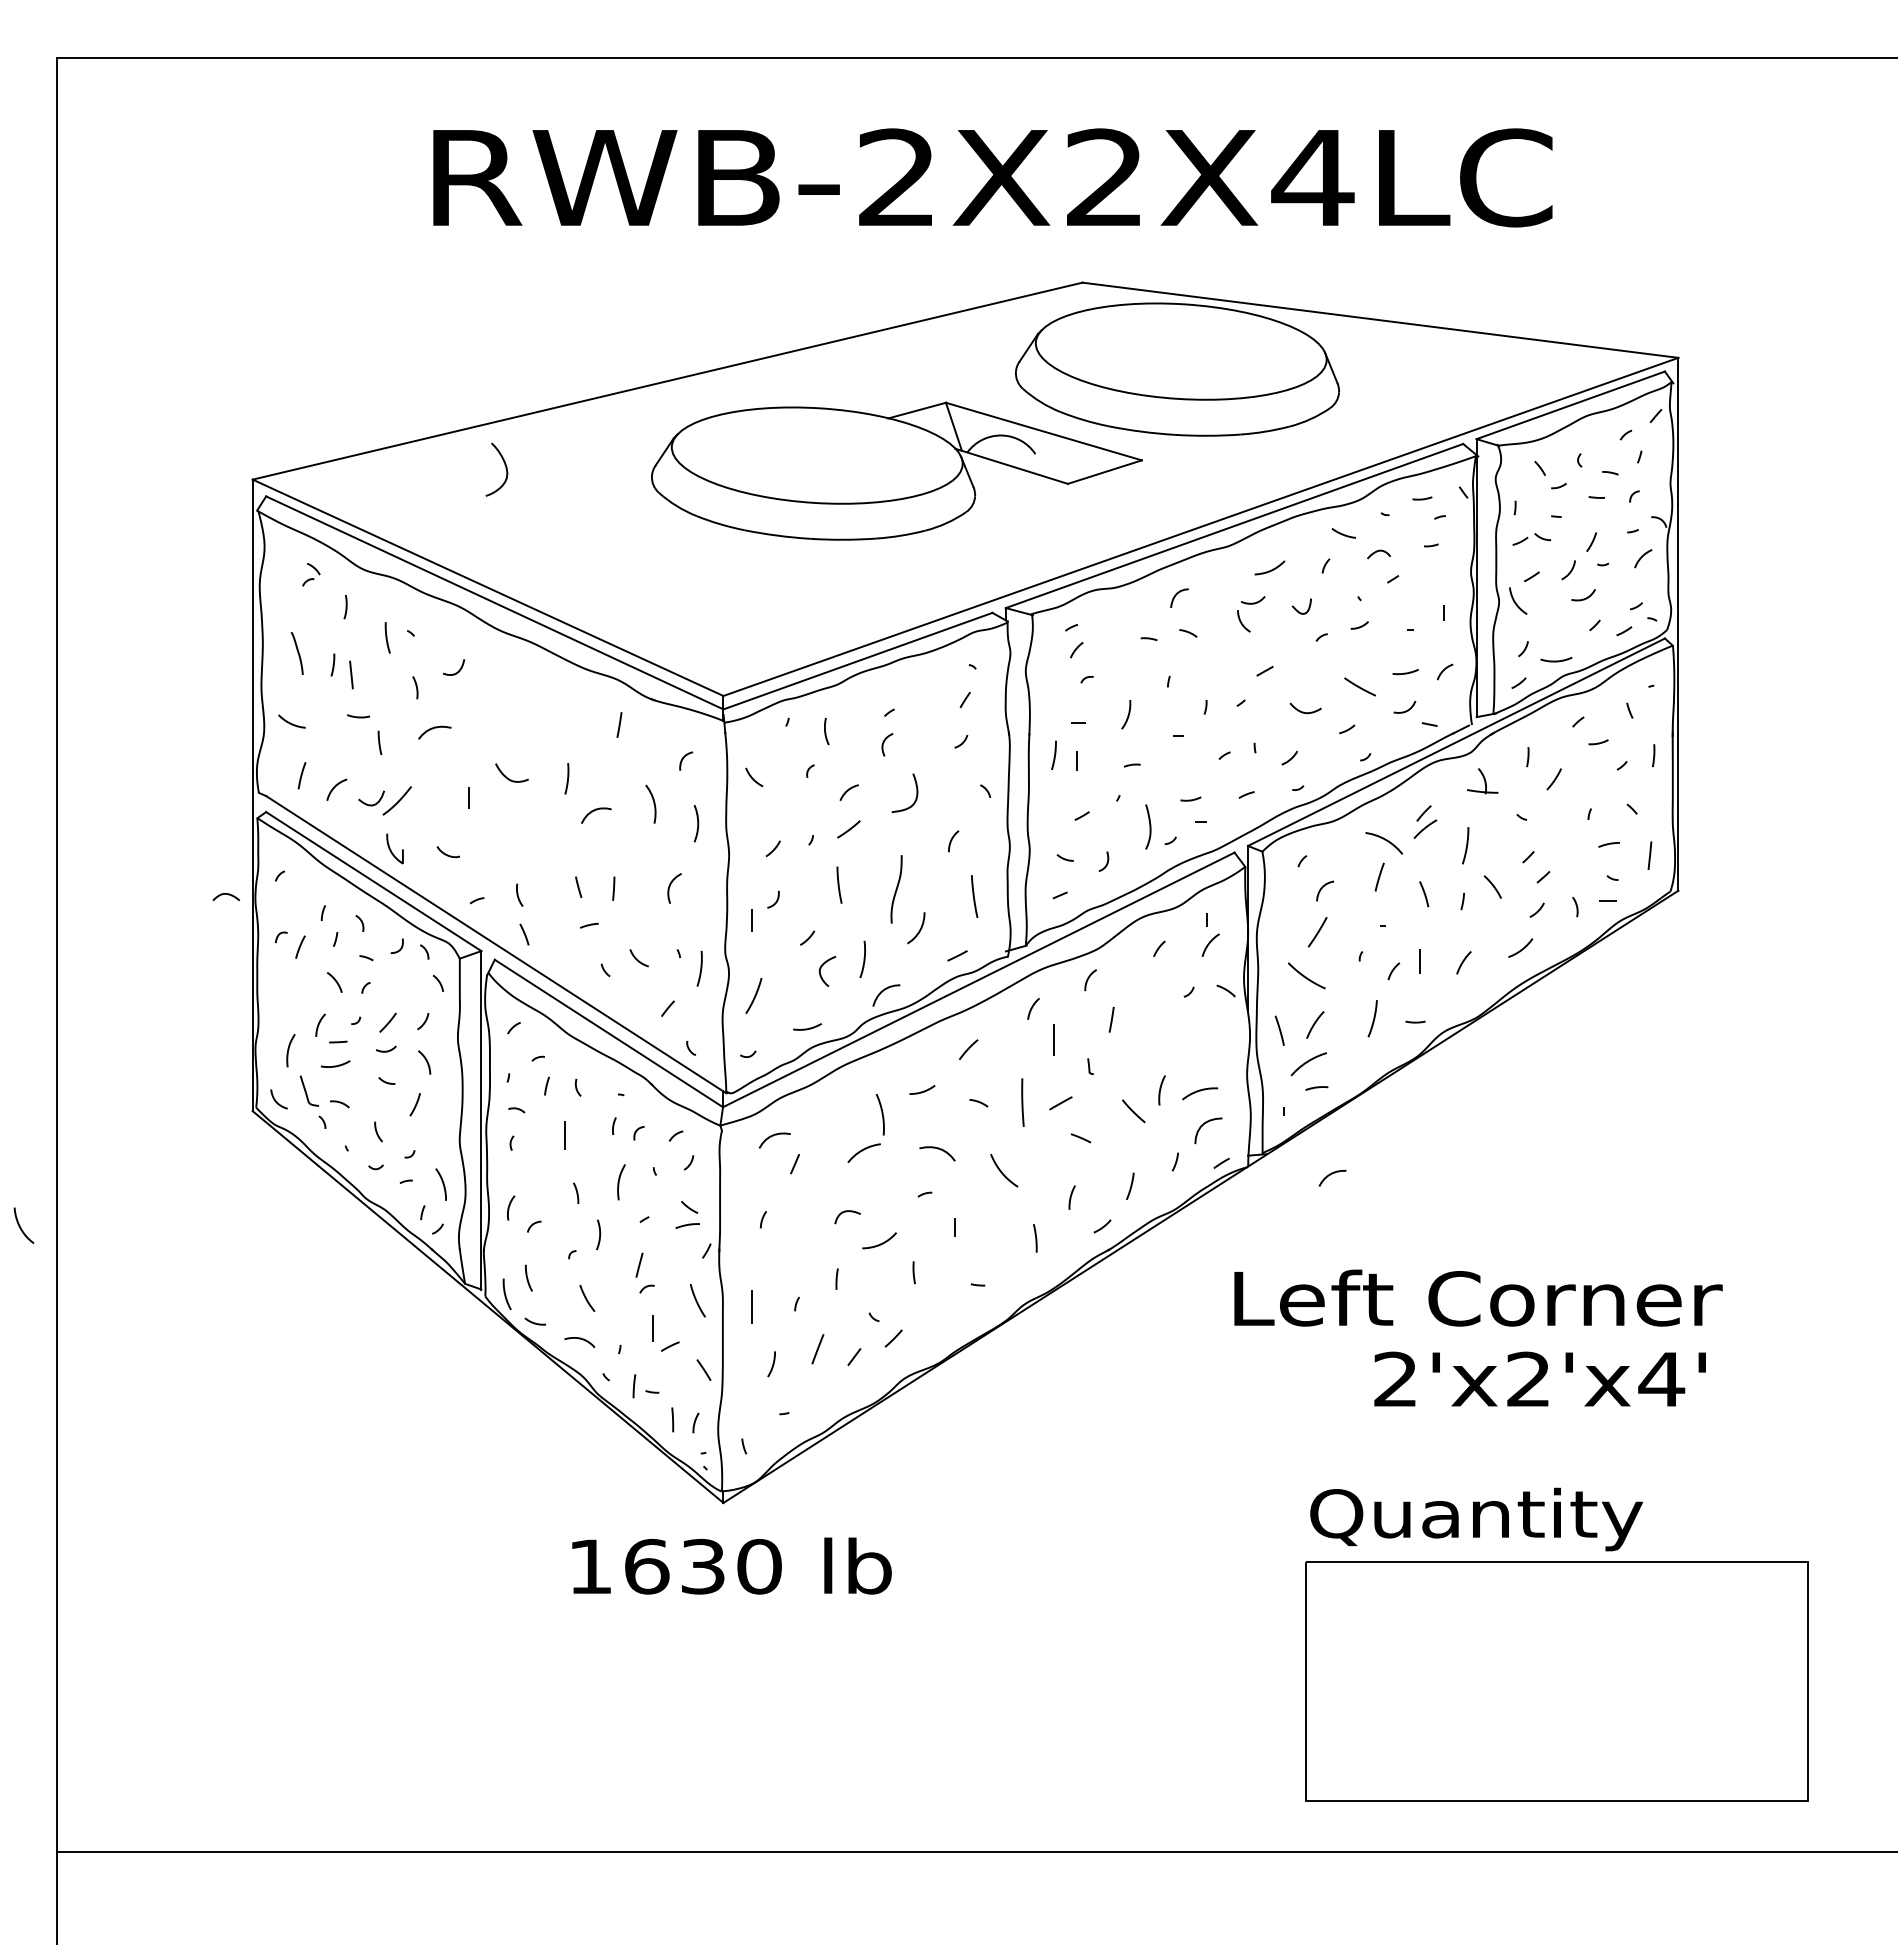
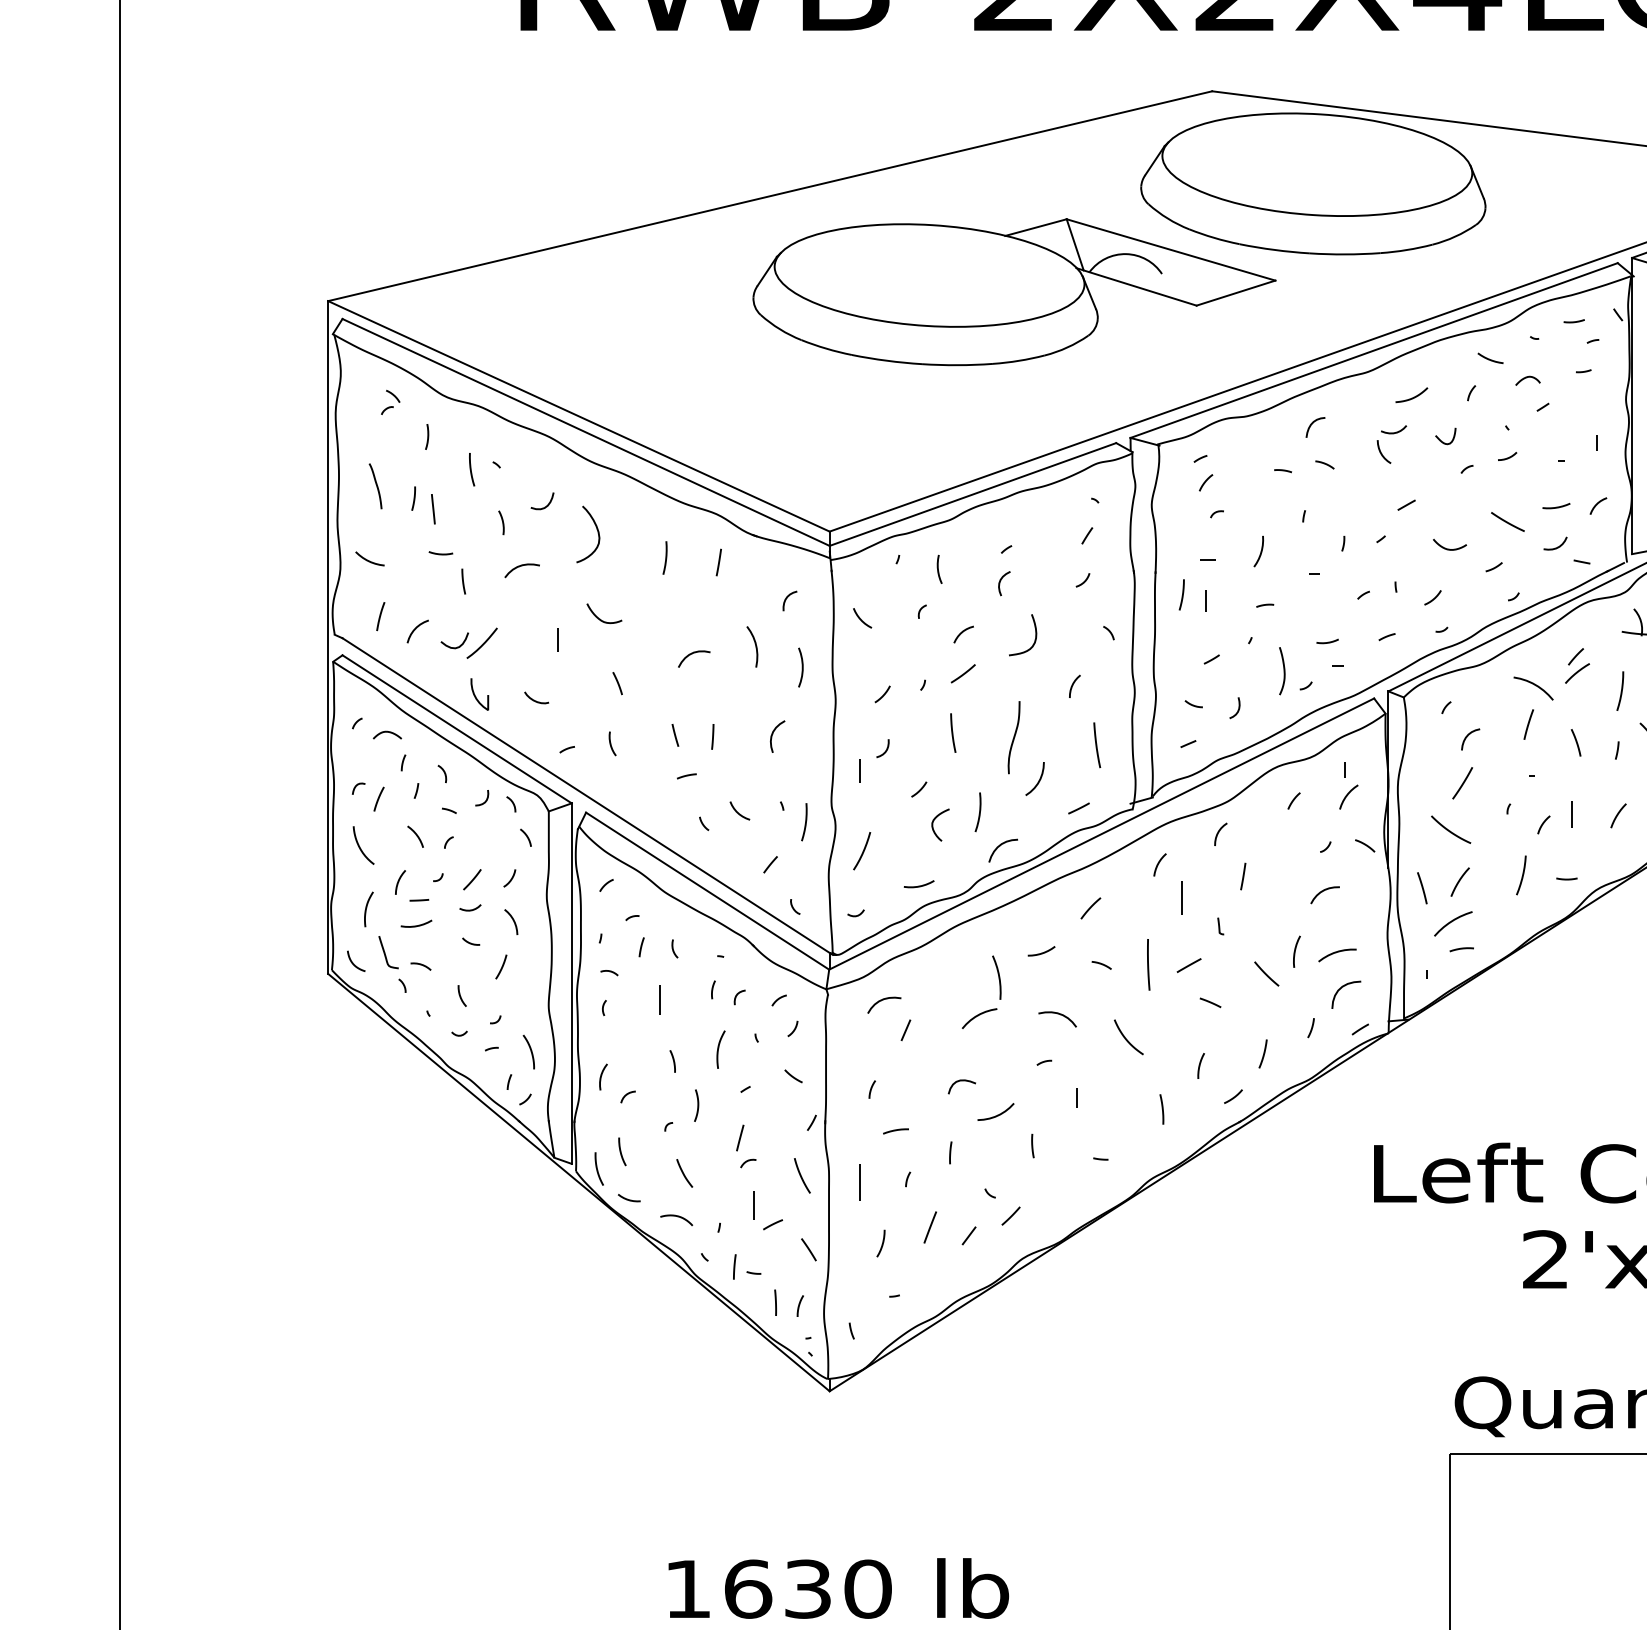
curve: (504, 465) -> (596, 530), moved
line: (567, 778) -> (665, 557), moved
curve: (225, 894) -> (386, 732), moved
line: (524, 934) -> (617, 683), moved
curve: (1330, 1175) -> (1322, 892), moved
line: (687, 1225) -> (895, 1130), moved
curve: (21, 1227) -> (360, 847), moved
text: (731, 1565) -> (838, 1587), moved

